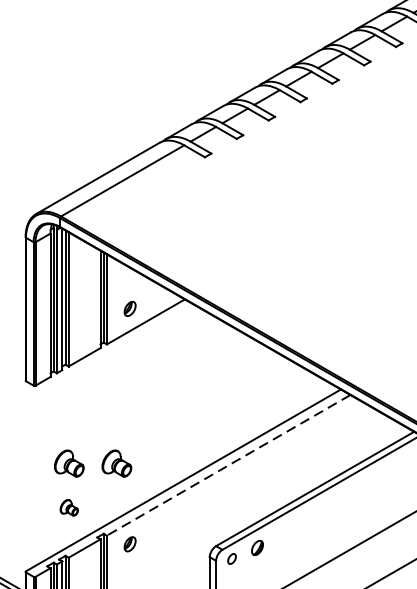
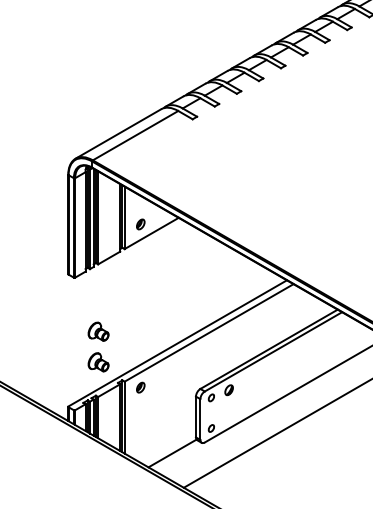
part: (116, 463) -> (131, 331), removed
line: (229, 464) -> (209, 332), dashed -> solid
part: (69, 507) -> (98, 362), size x1.67

